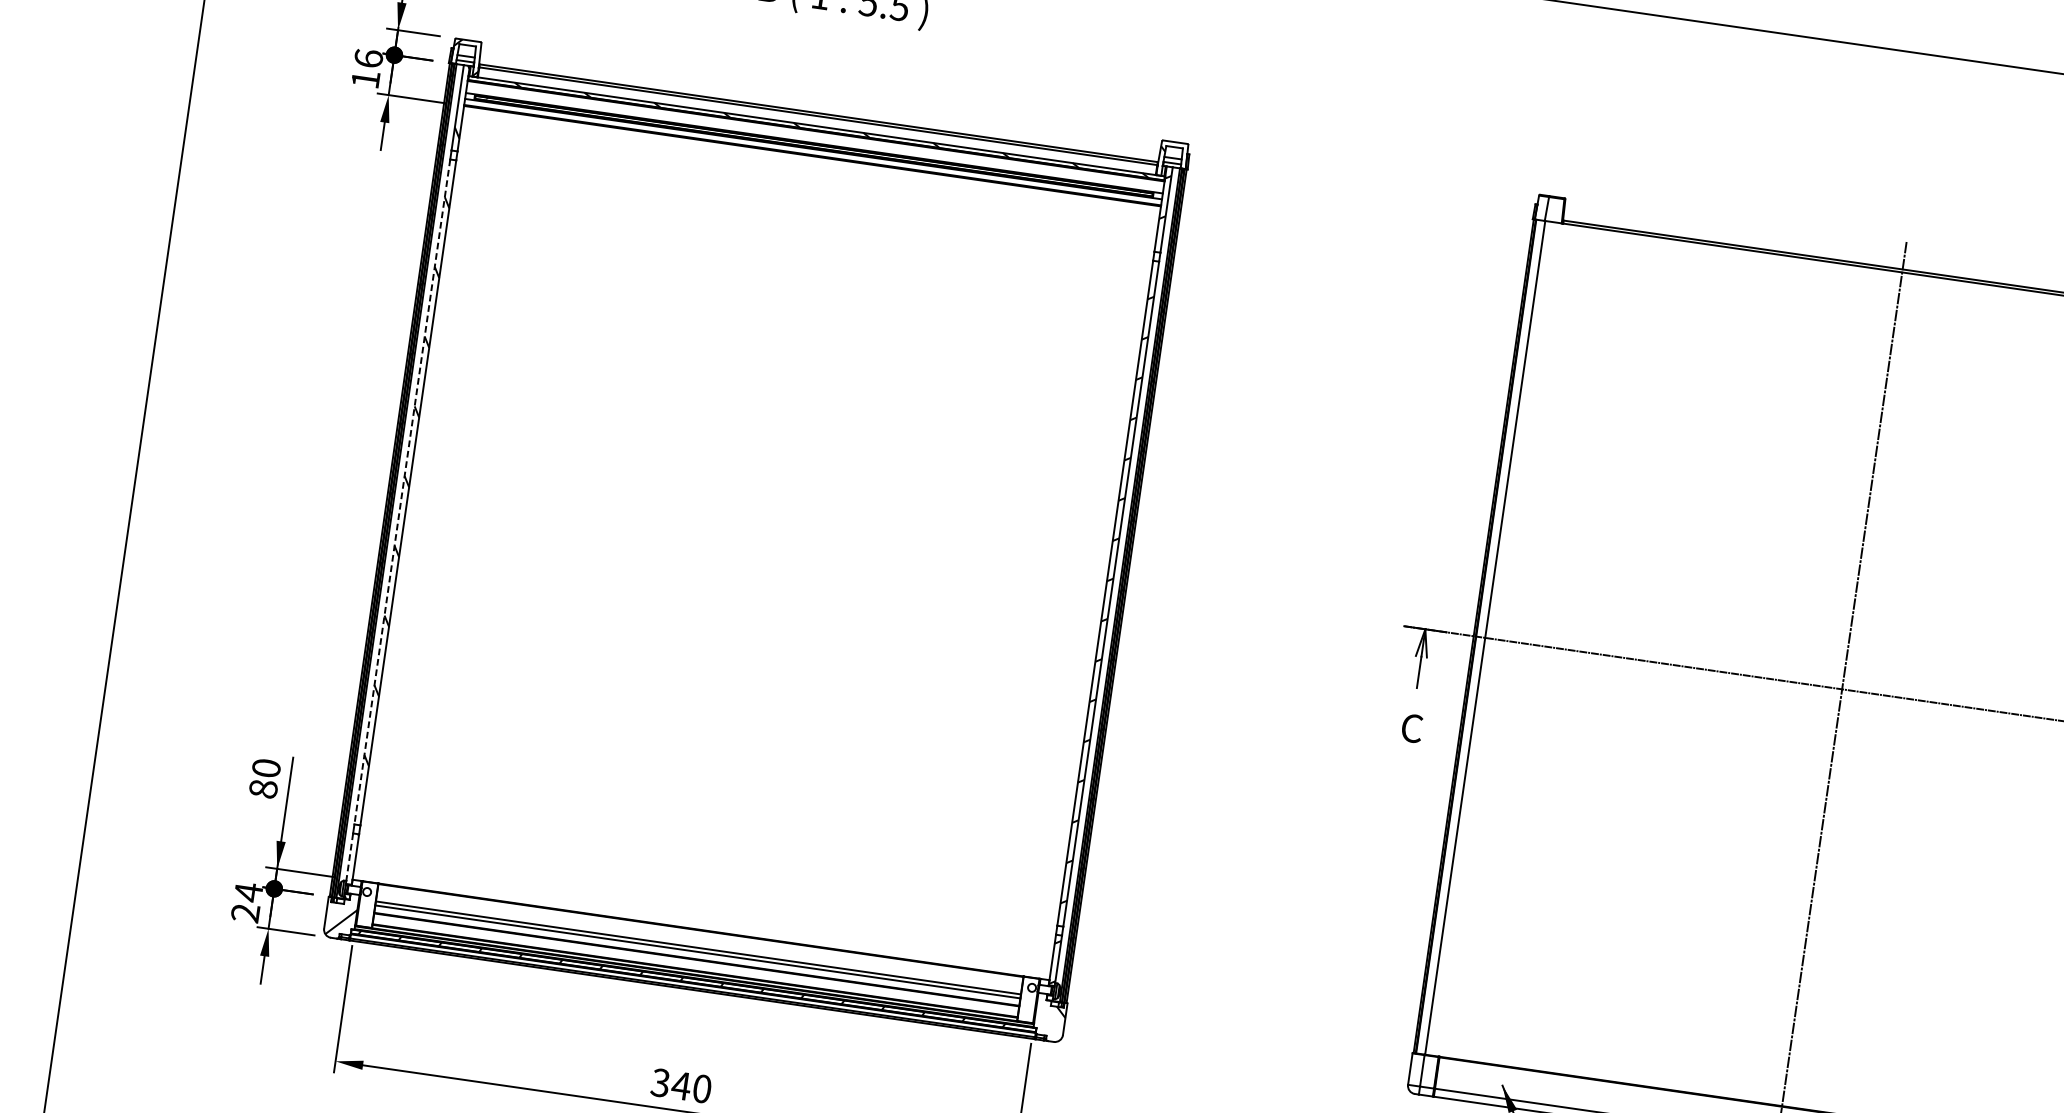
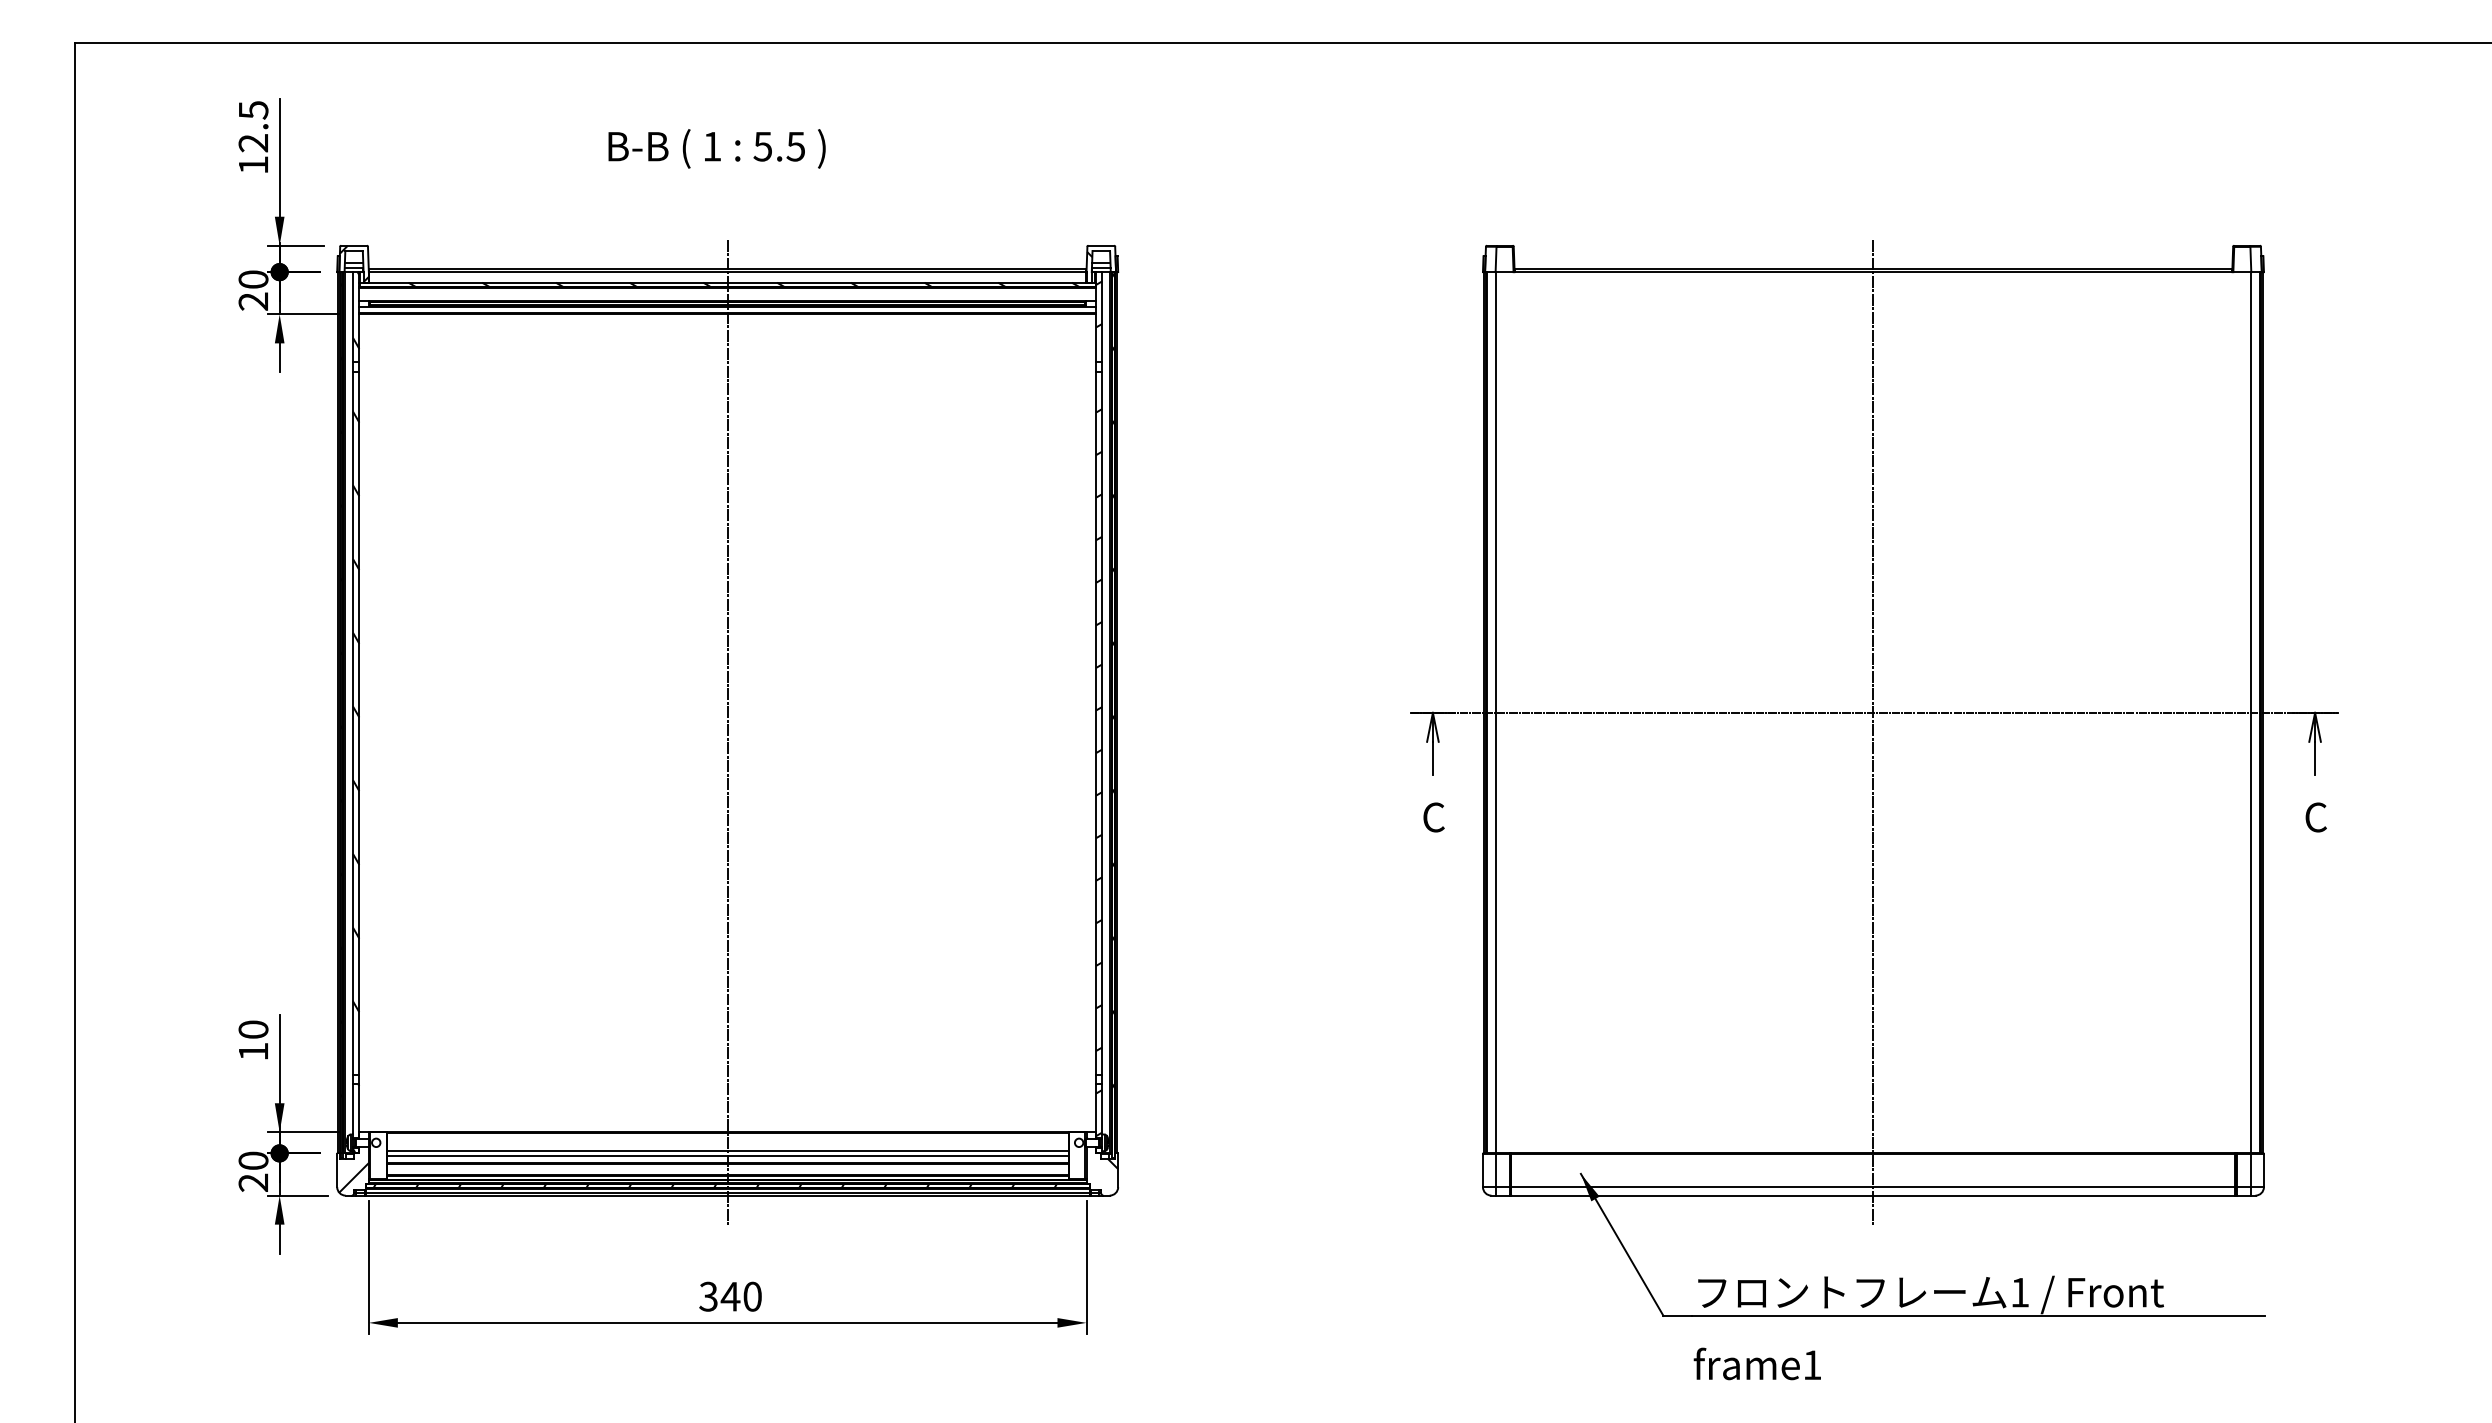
text: (367, 68) -> (253, 290), 16 -> 20
line: (402, 492) -> (353, 723), dashed -> solid
line: (755, 550) -> (727, 731), added
text: (263, 788) -> (253, 1051), 80 -> 10
line: (350, 857) -> (353, 1109), dashed -> solid
text: (248, 892) -> (253, 1160), 24 -> 20

